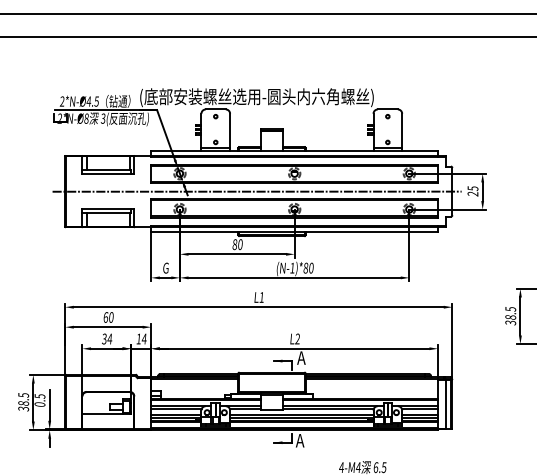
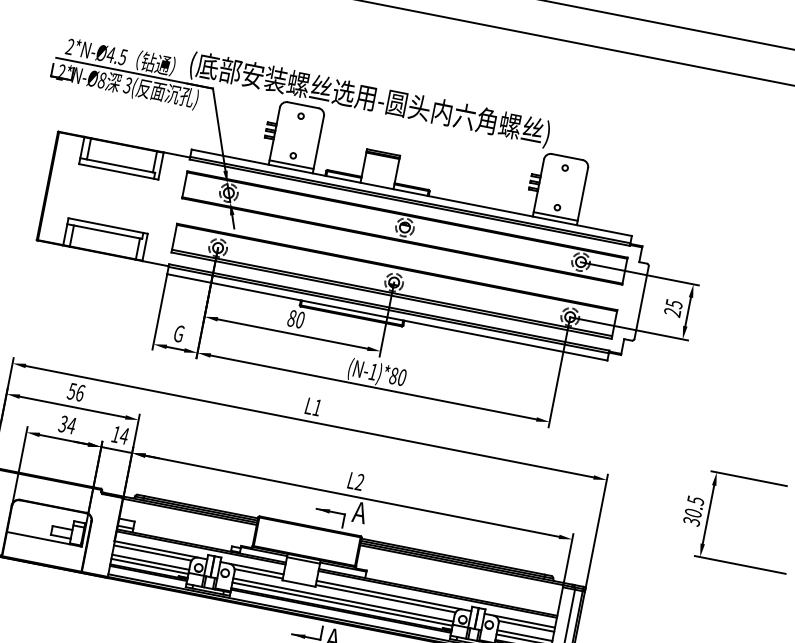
line: (256, 191) -> (341, 243), removed
text: (108, 317) -> (75, 392), 60 -> 56
text: (510, 317) -> (692, 513), 38.5 -> 30.5

